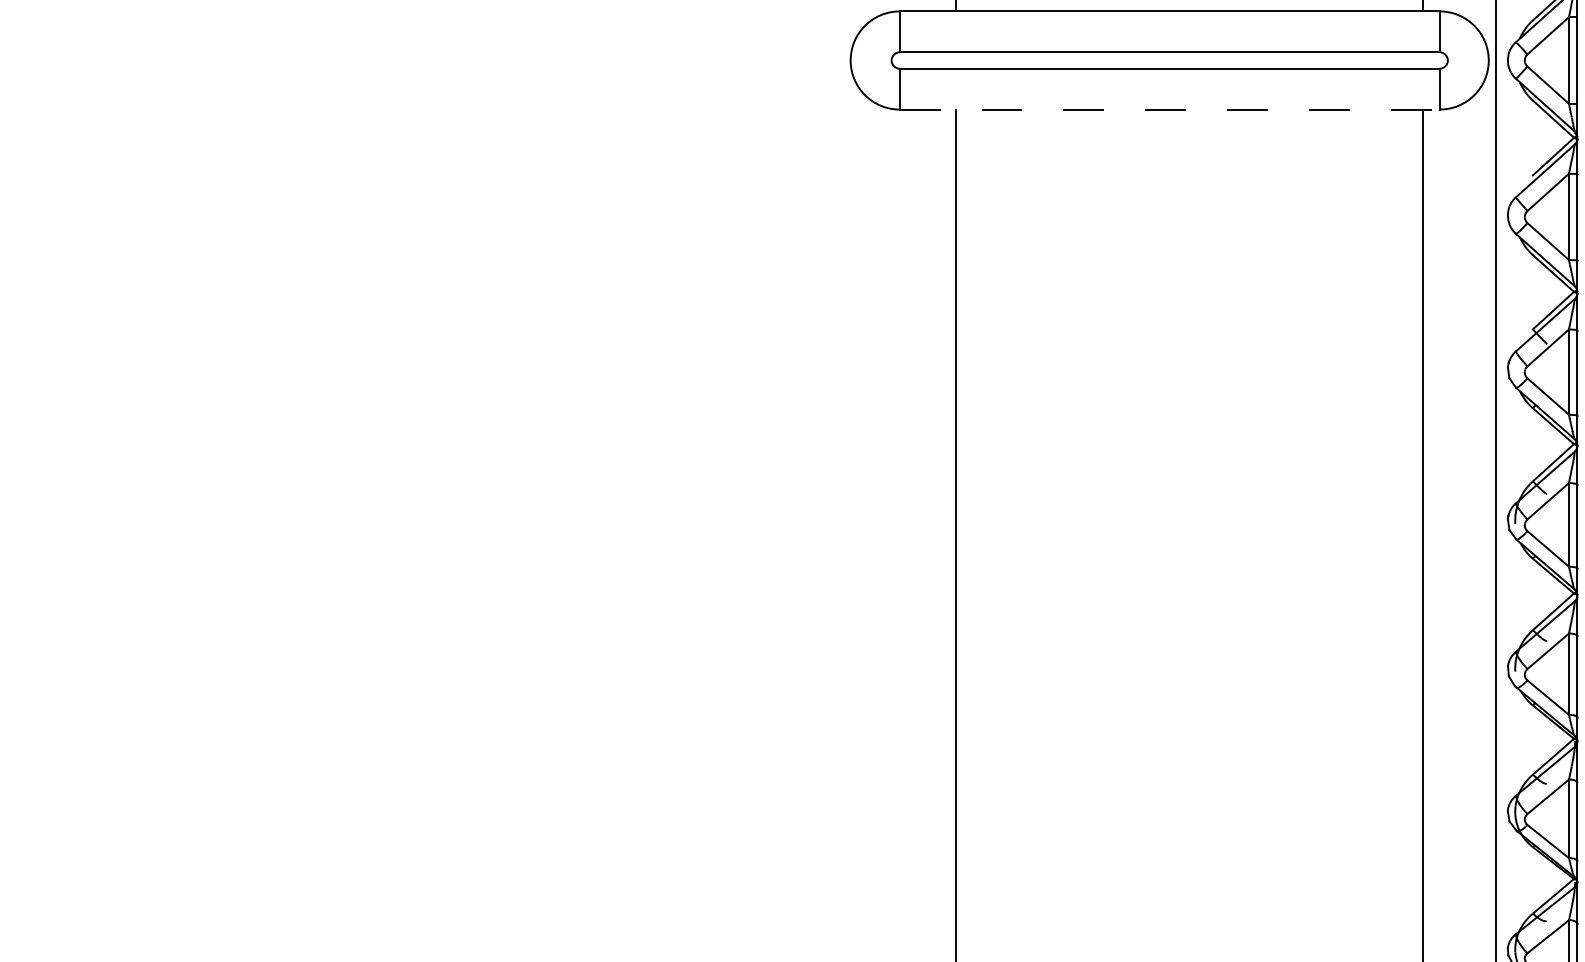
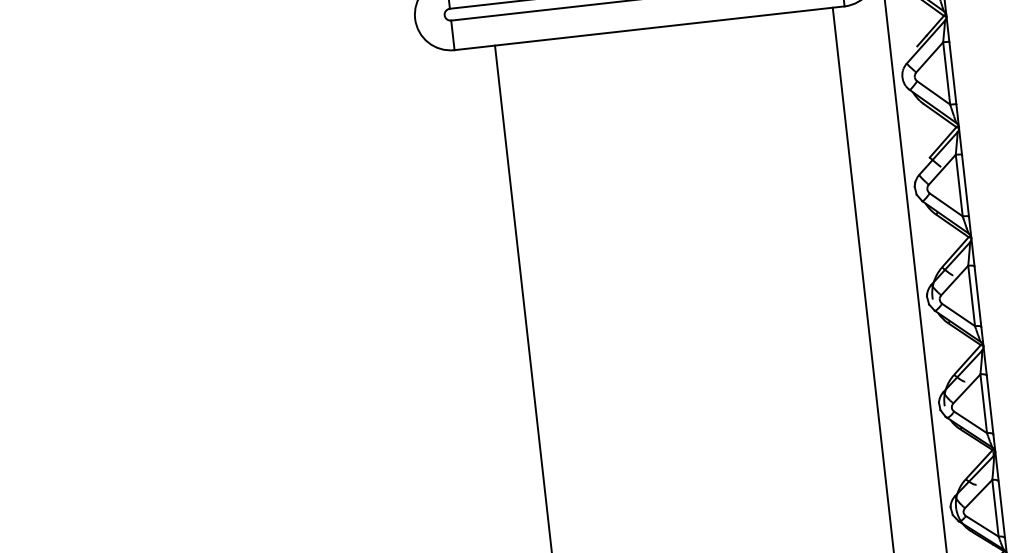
line: (1169, 109) -> (649, 28), dashed -> solid

